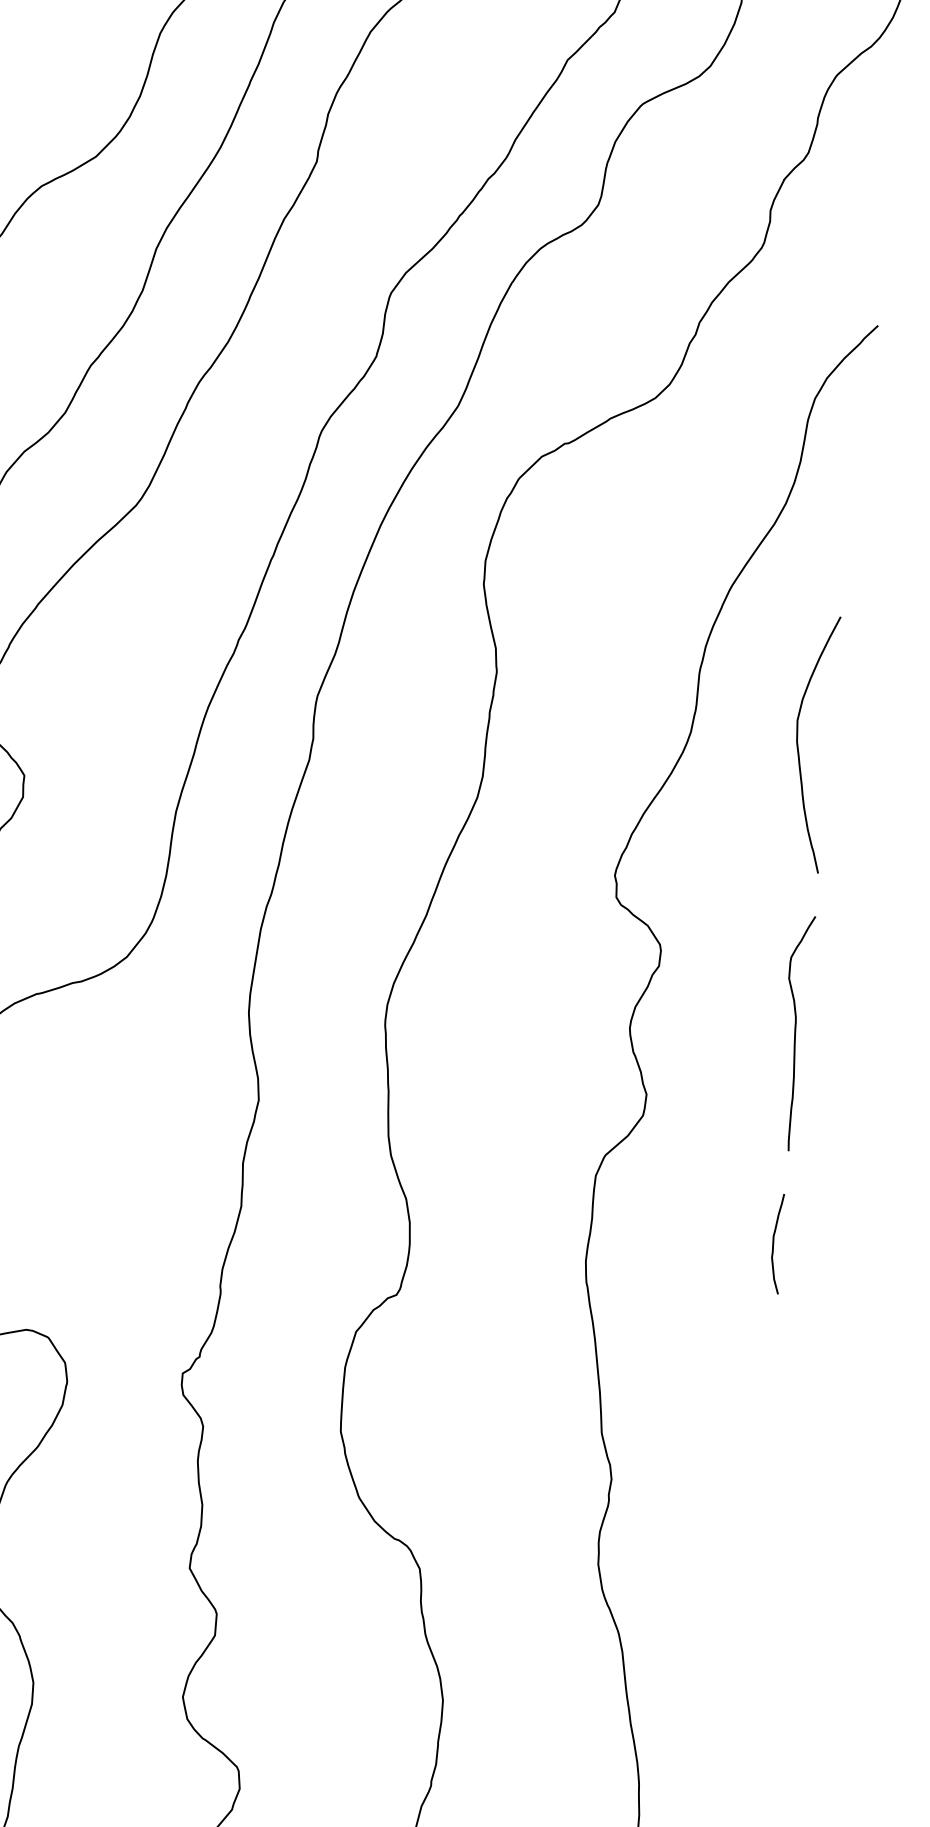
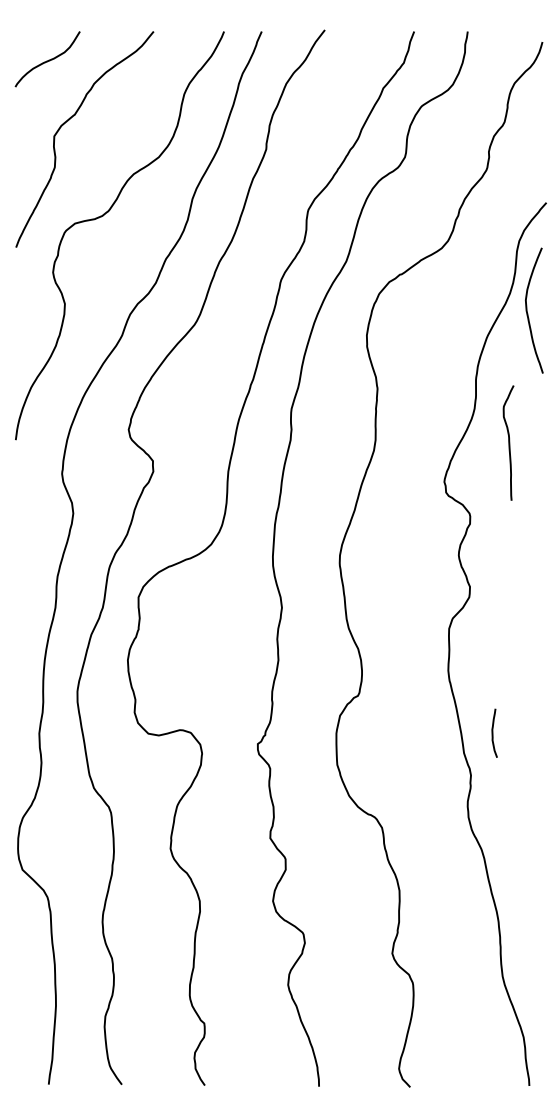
curve: (800, 748) -> (528, 313), moved
curve: (793, 1031) -> (508, 442), moved
curve: (775, 1242) -> (493, 732), moved

